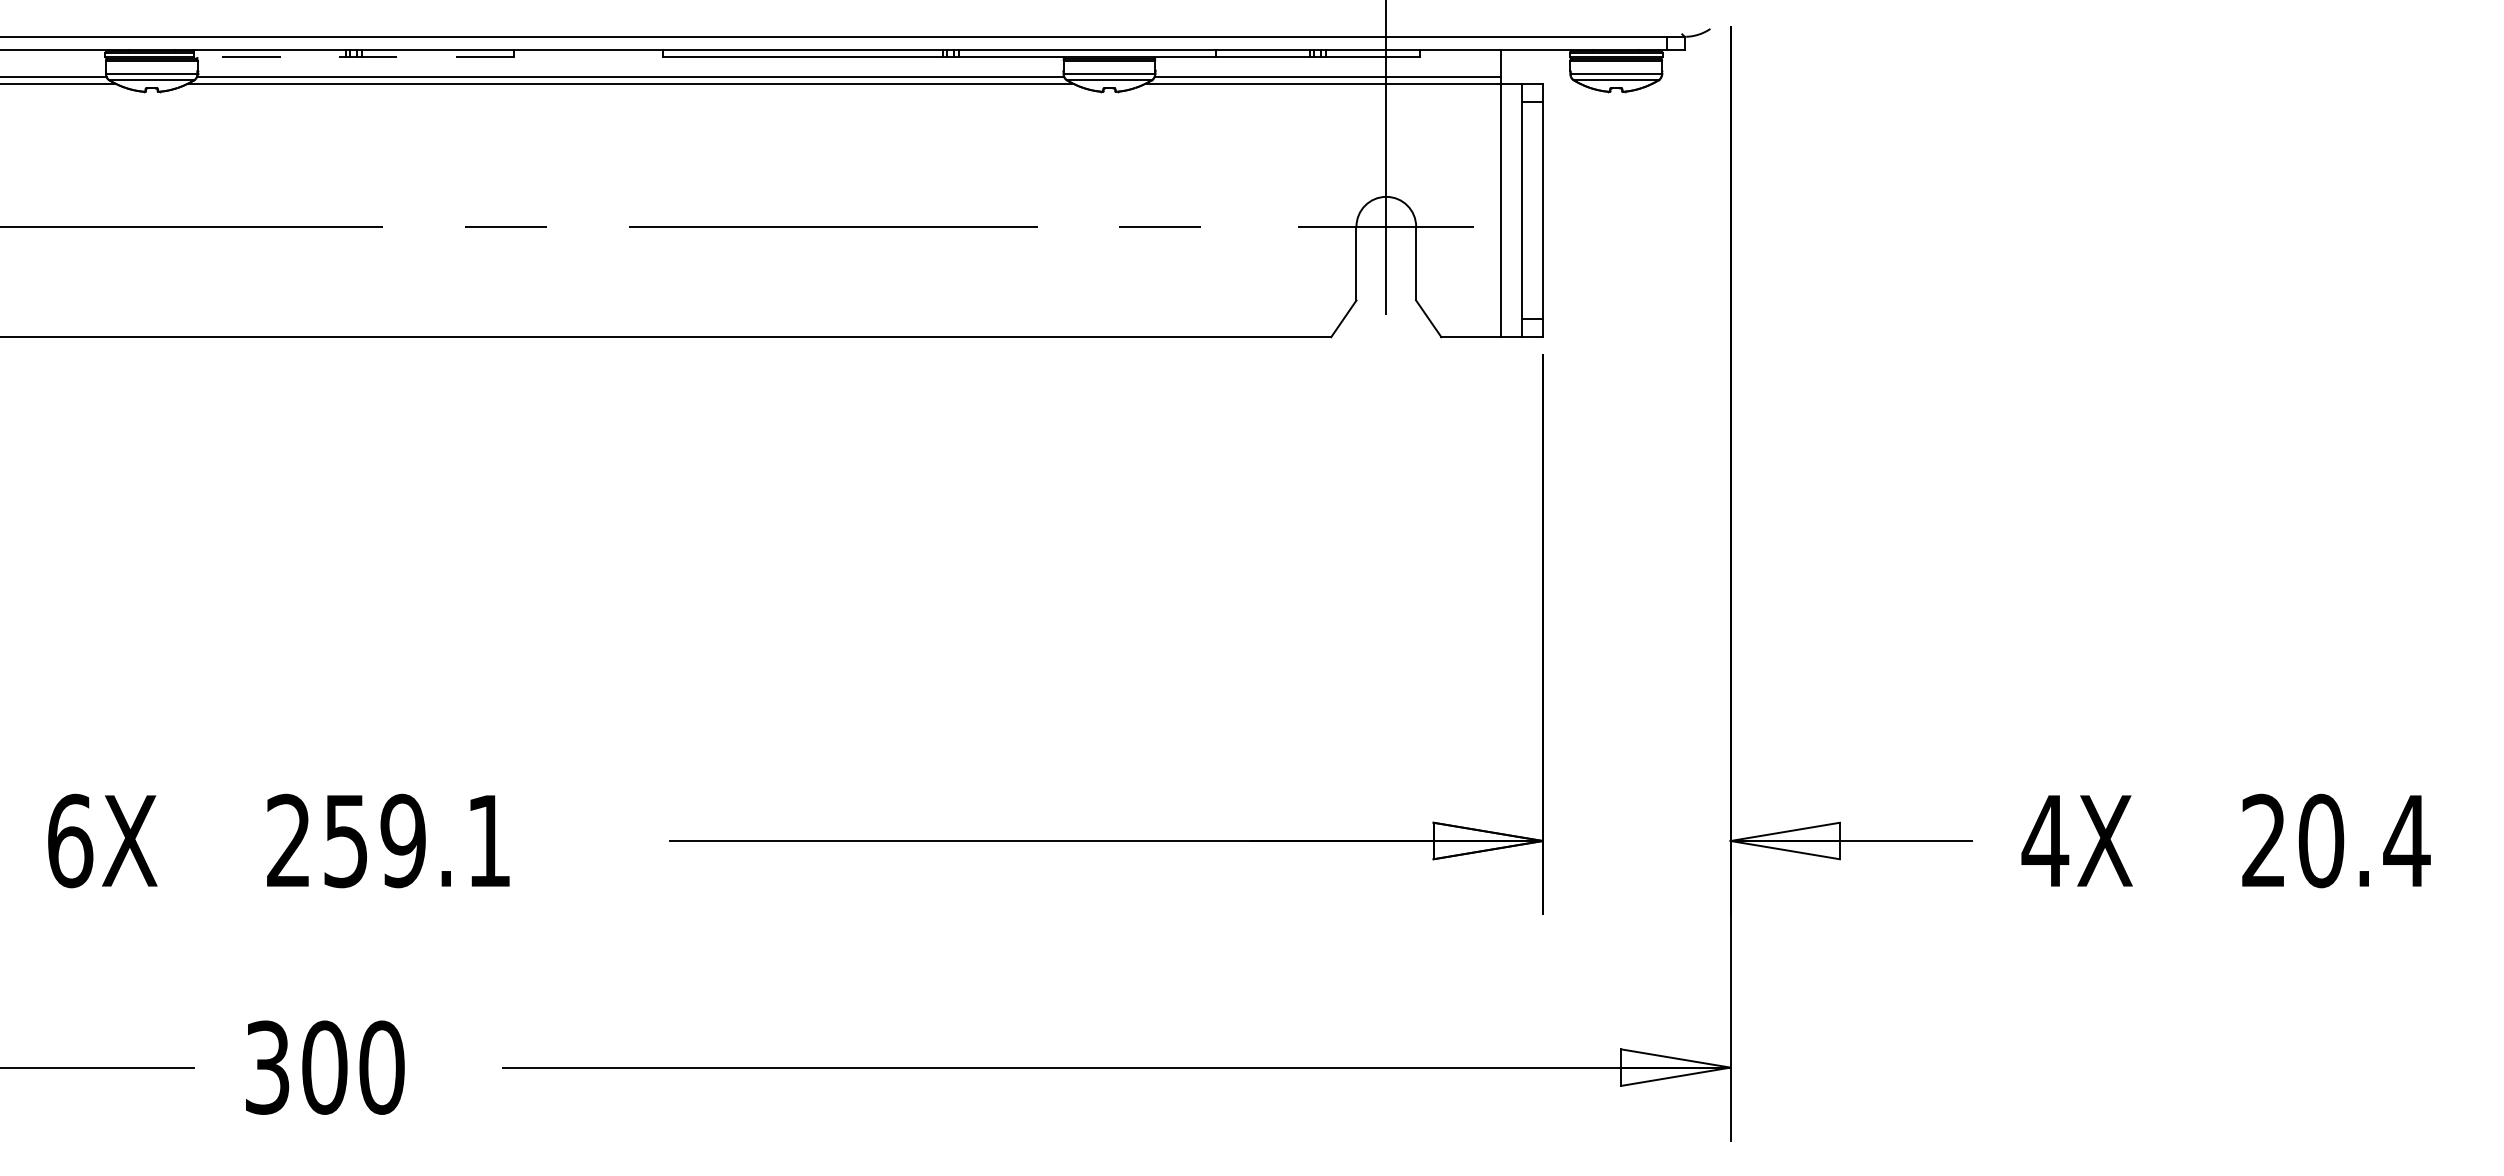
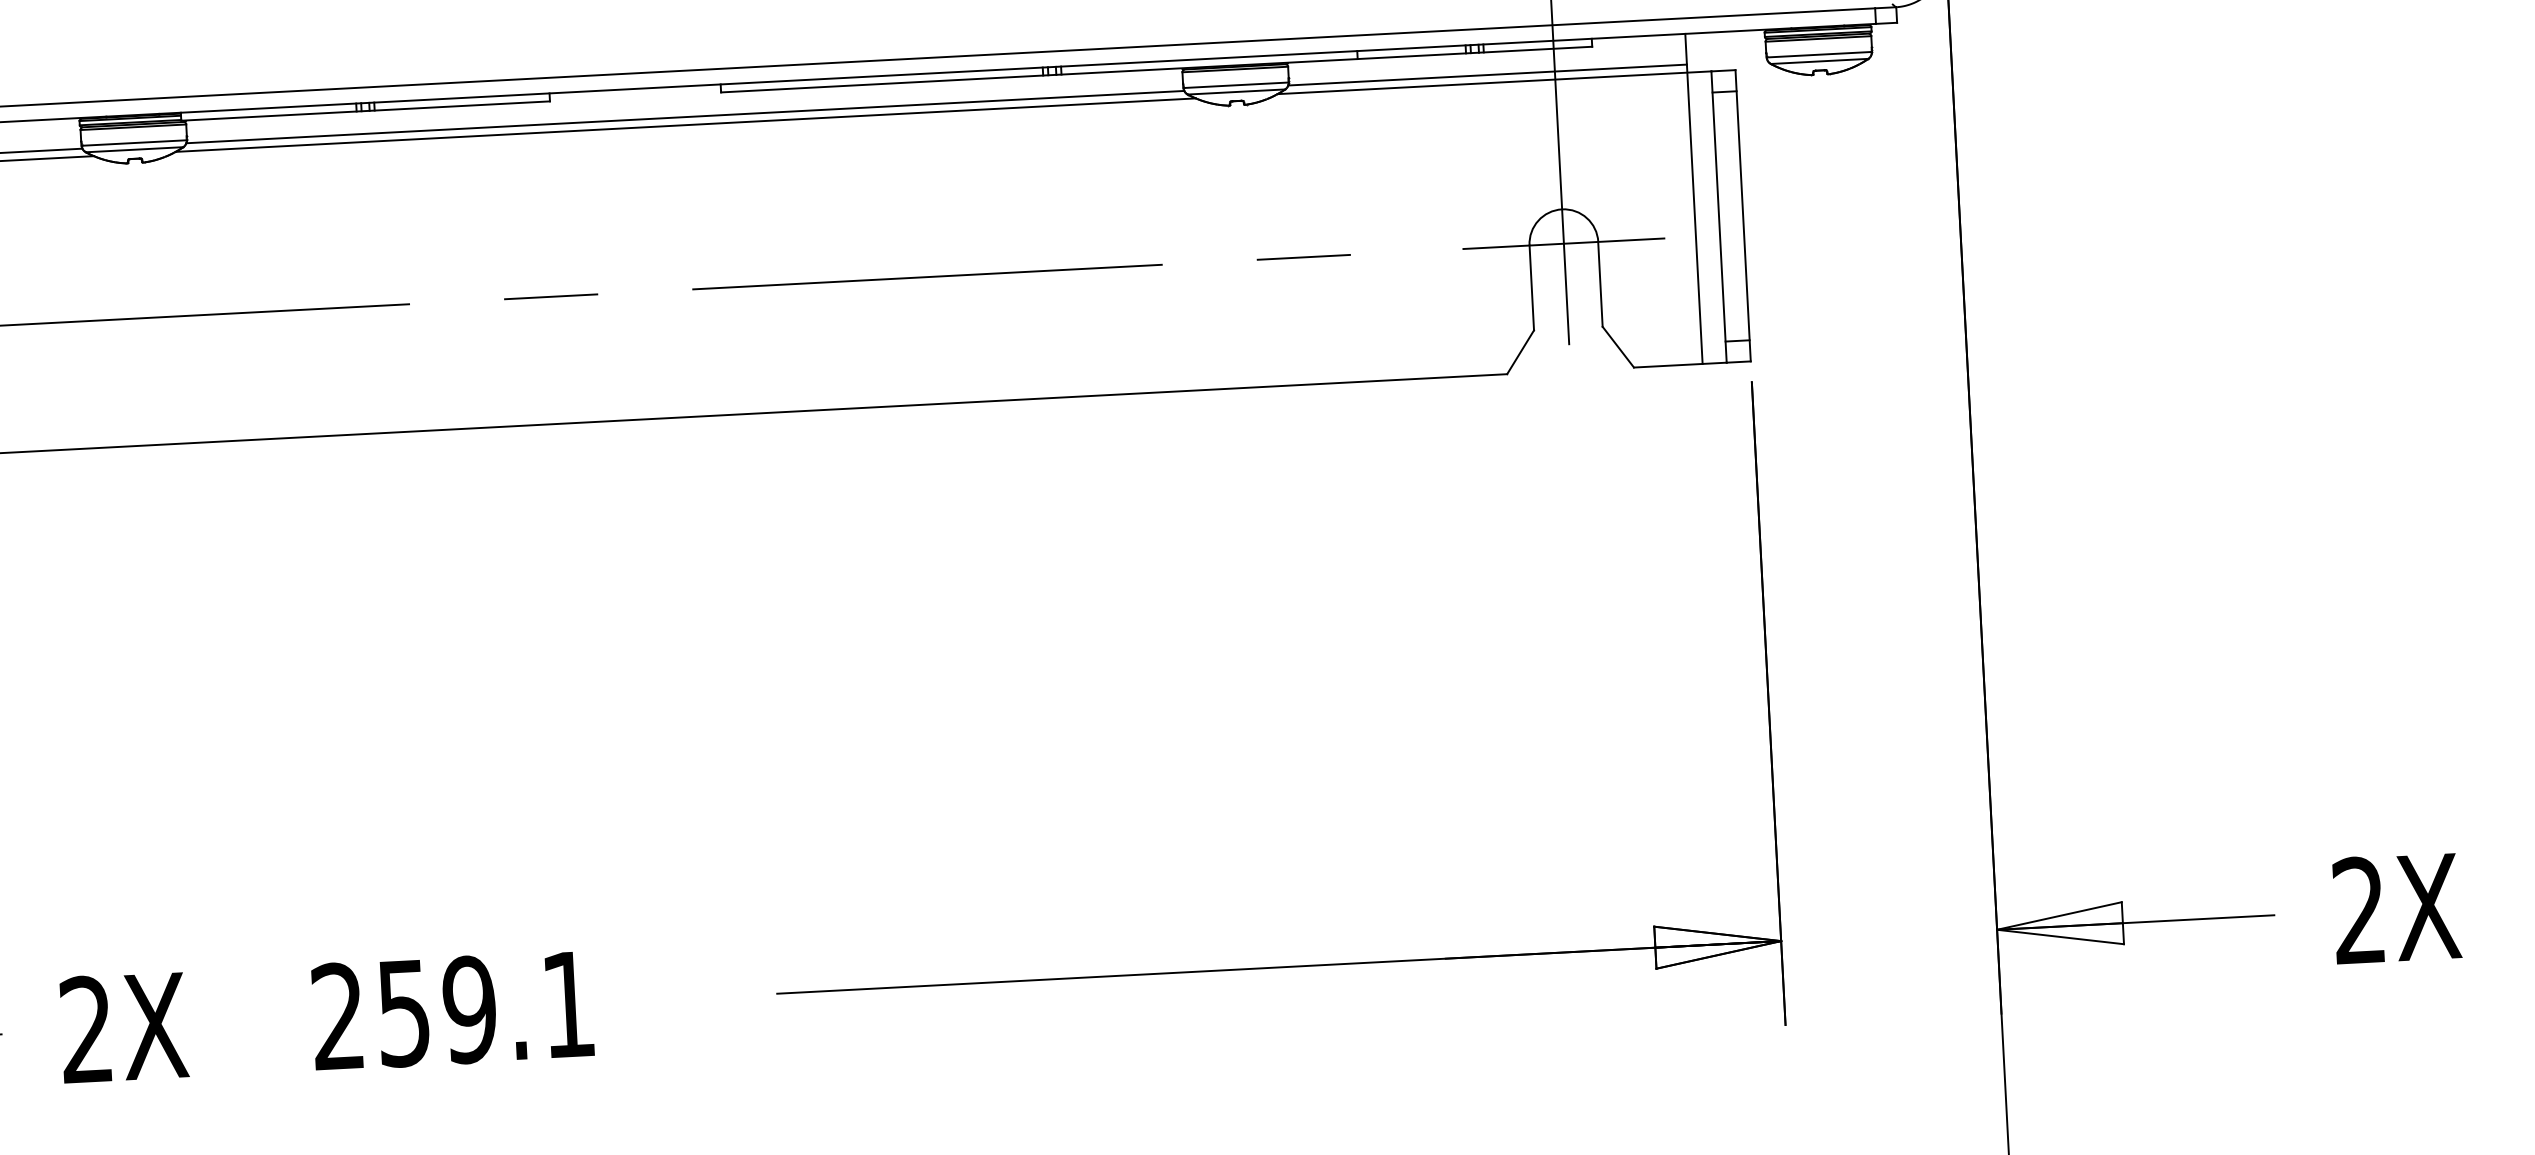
line: (353, 57) -> (365, 111), dashed -> solid
text: (2045, 839) -> (2359, 909), 4X -> 2X
text: (70, 840) -> (86, 1029), 6X -> 2X

